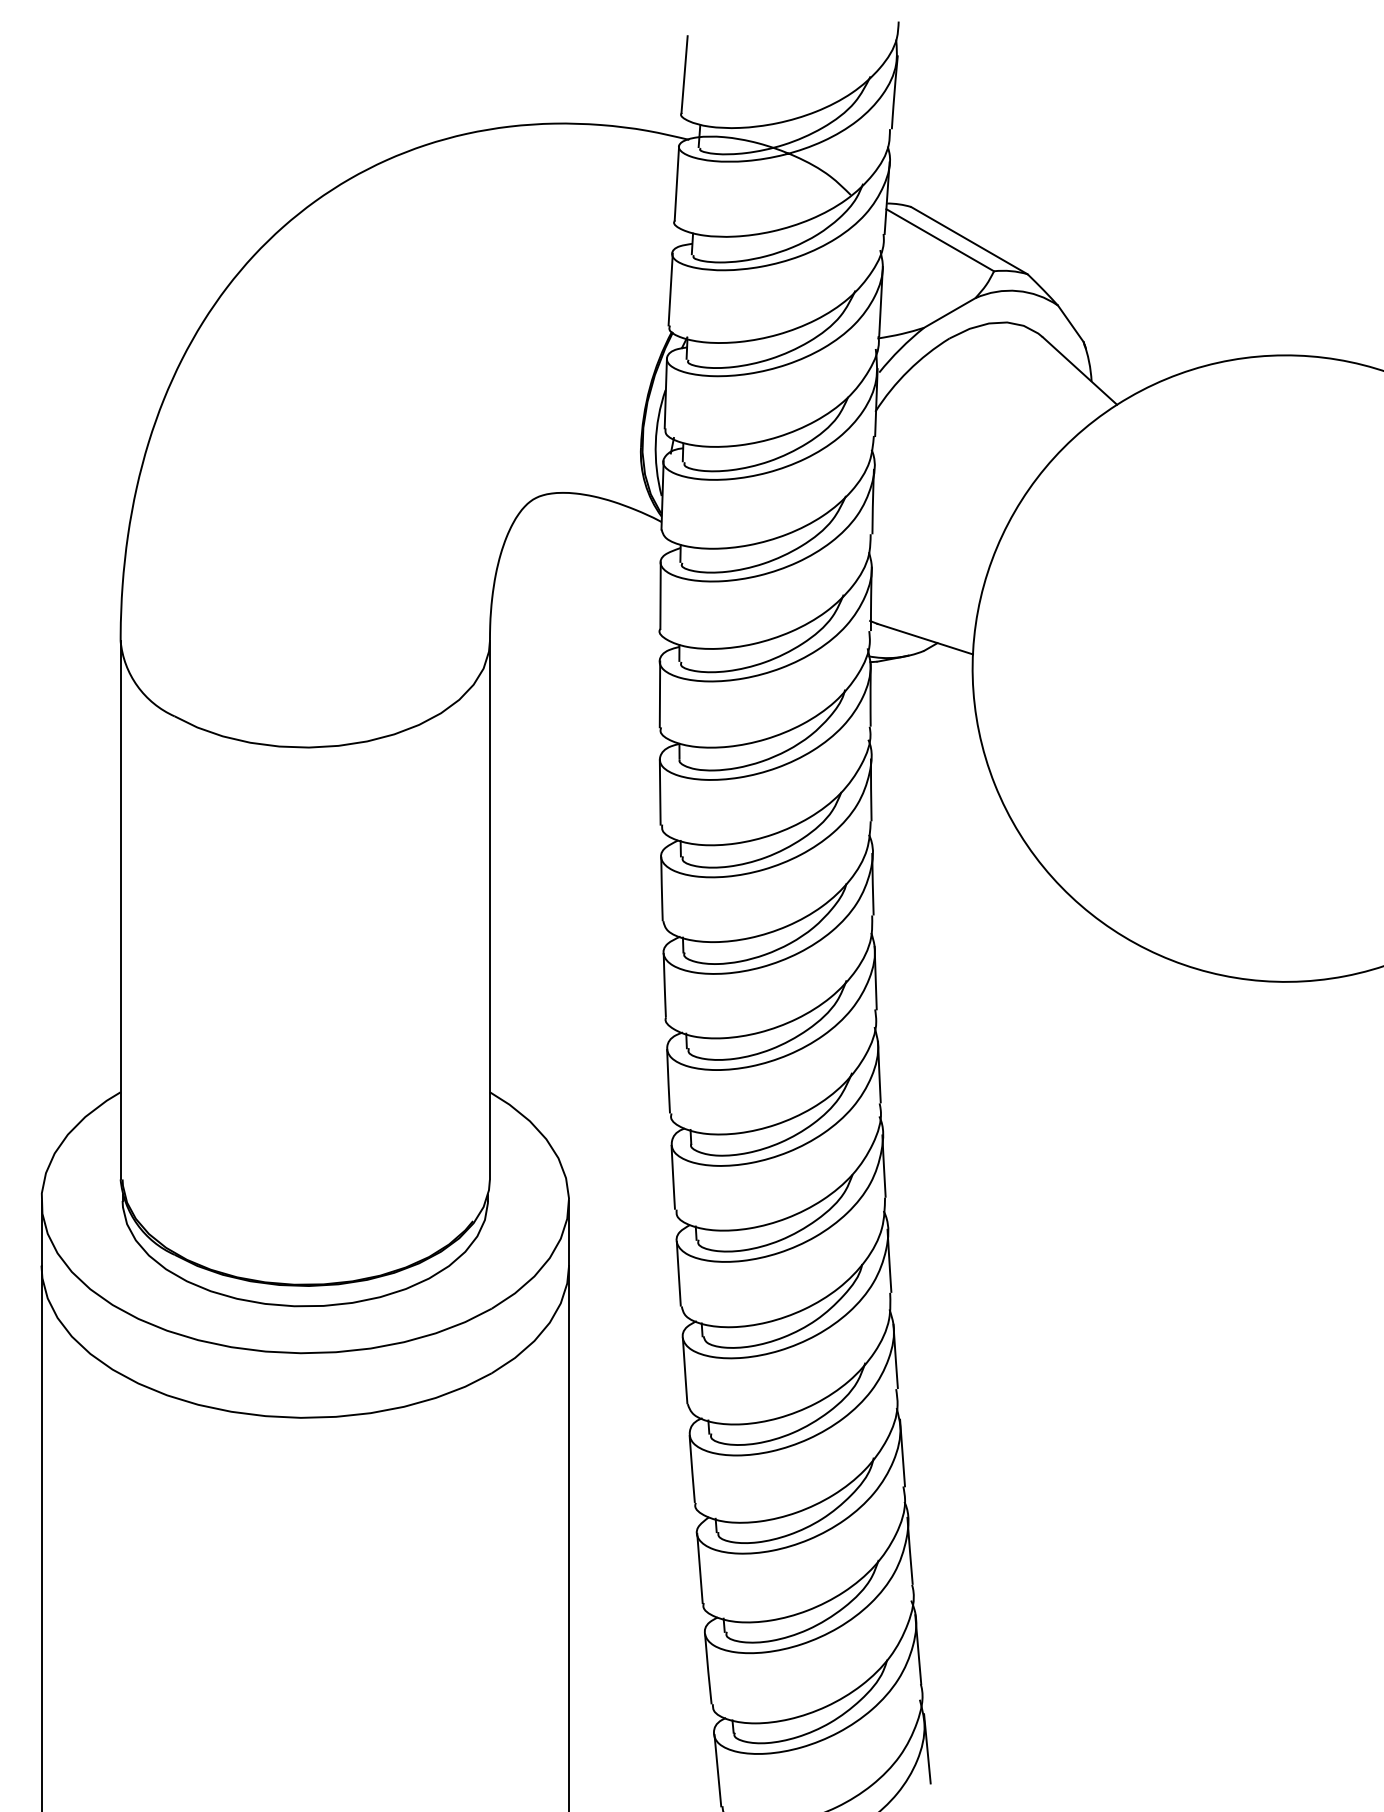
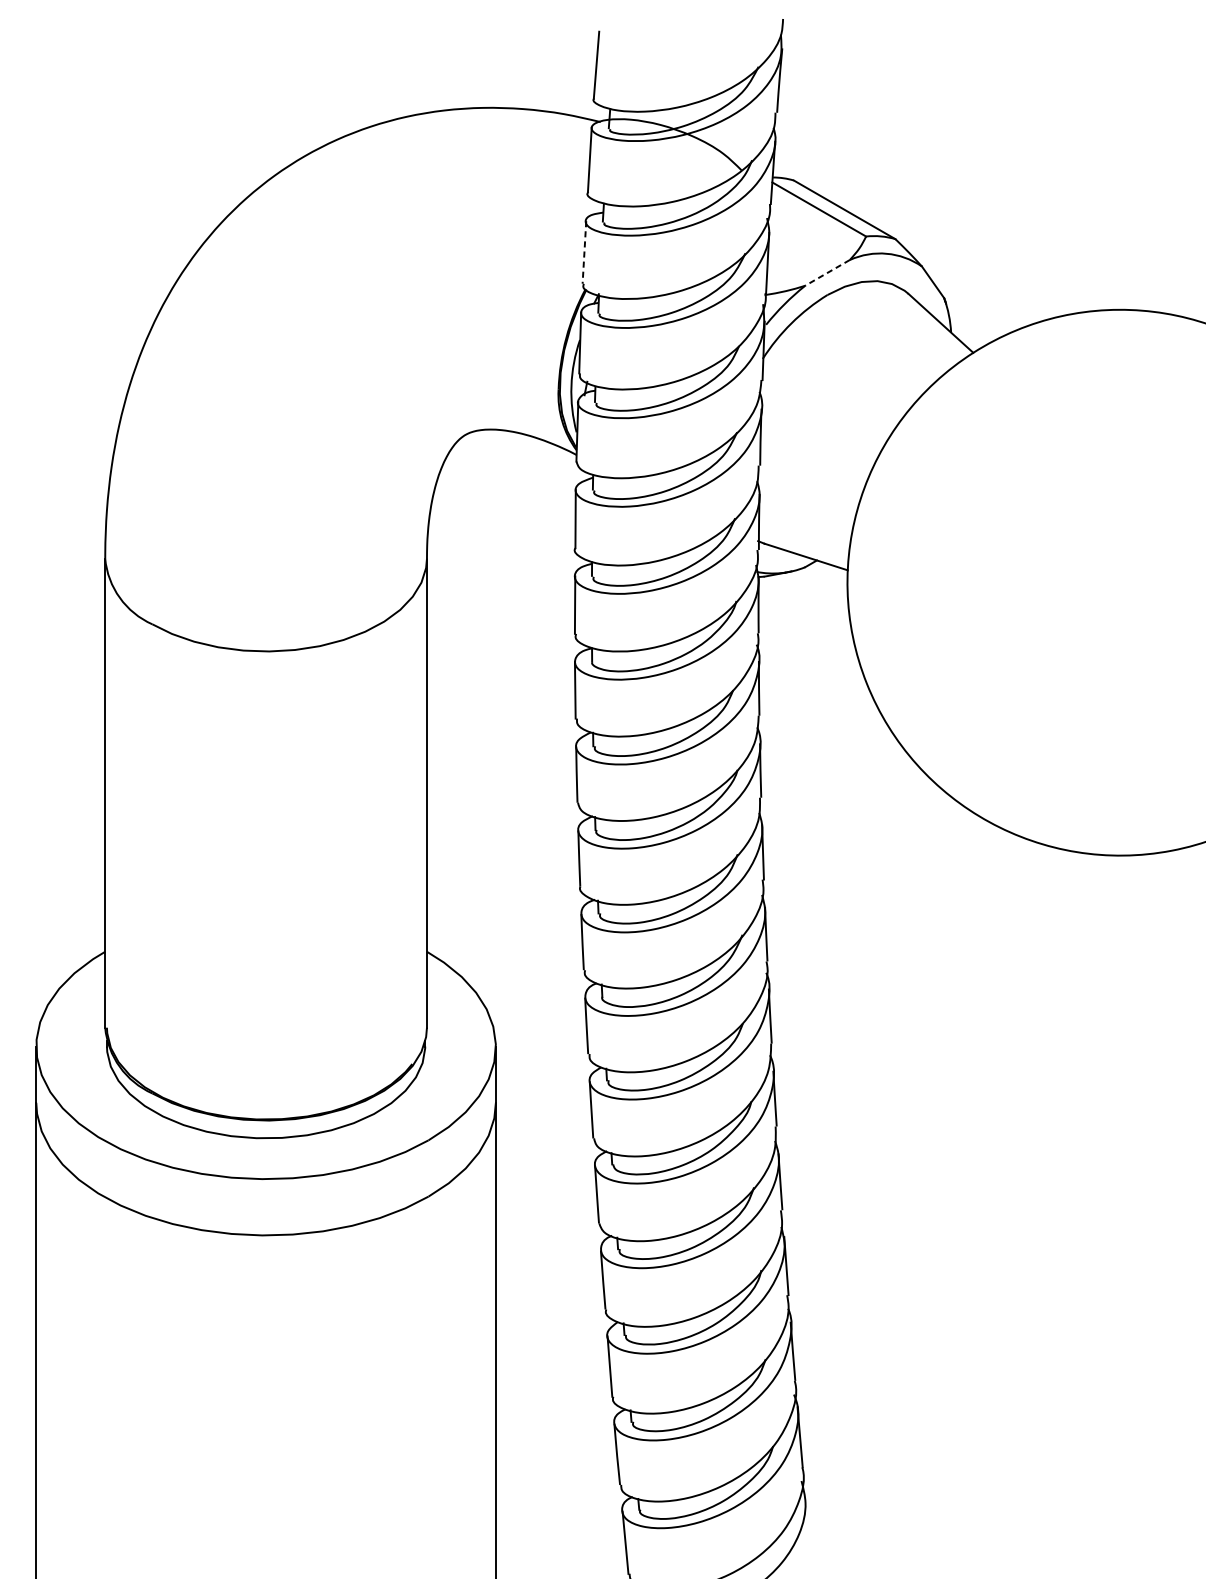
line: (670, 289) -> (584, 252), solid -> dashed
line: (949, 313) -> (827, 273), solid -> dashed
line: (927, 1748) -> (808, 1523), removed

